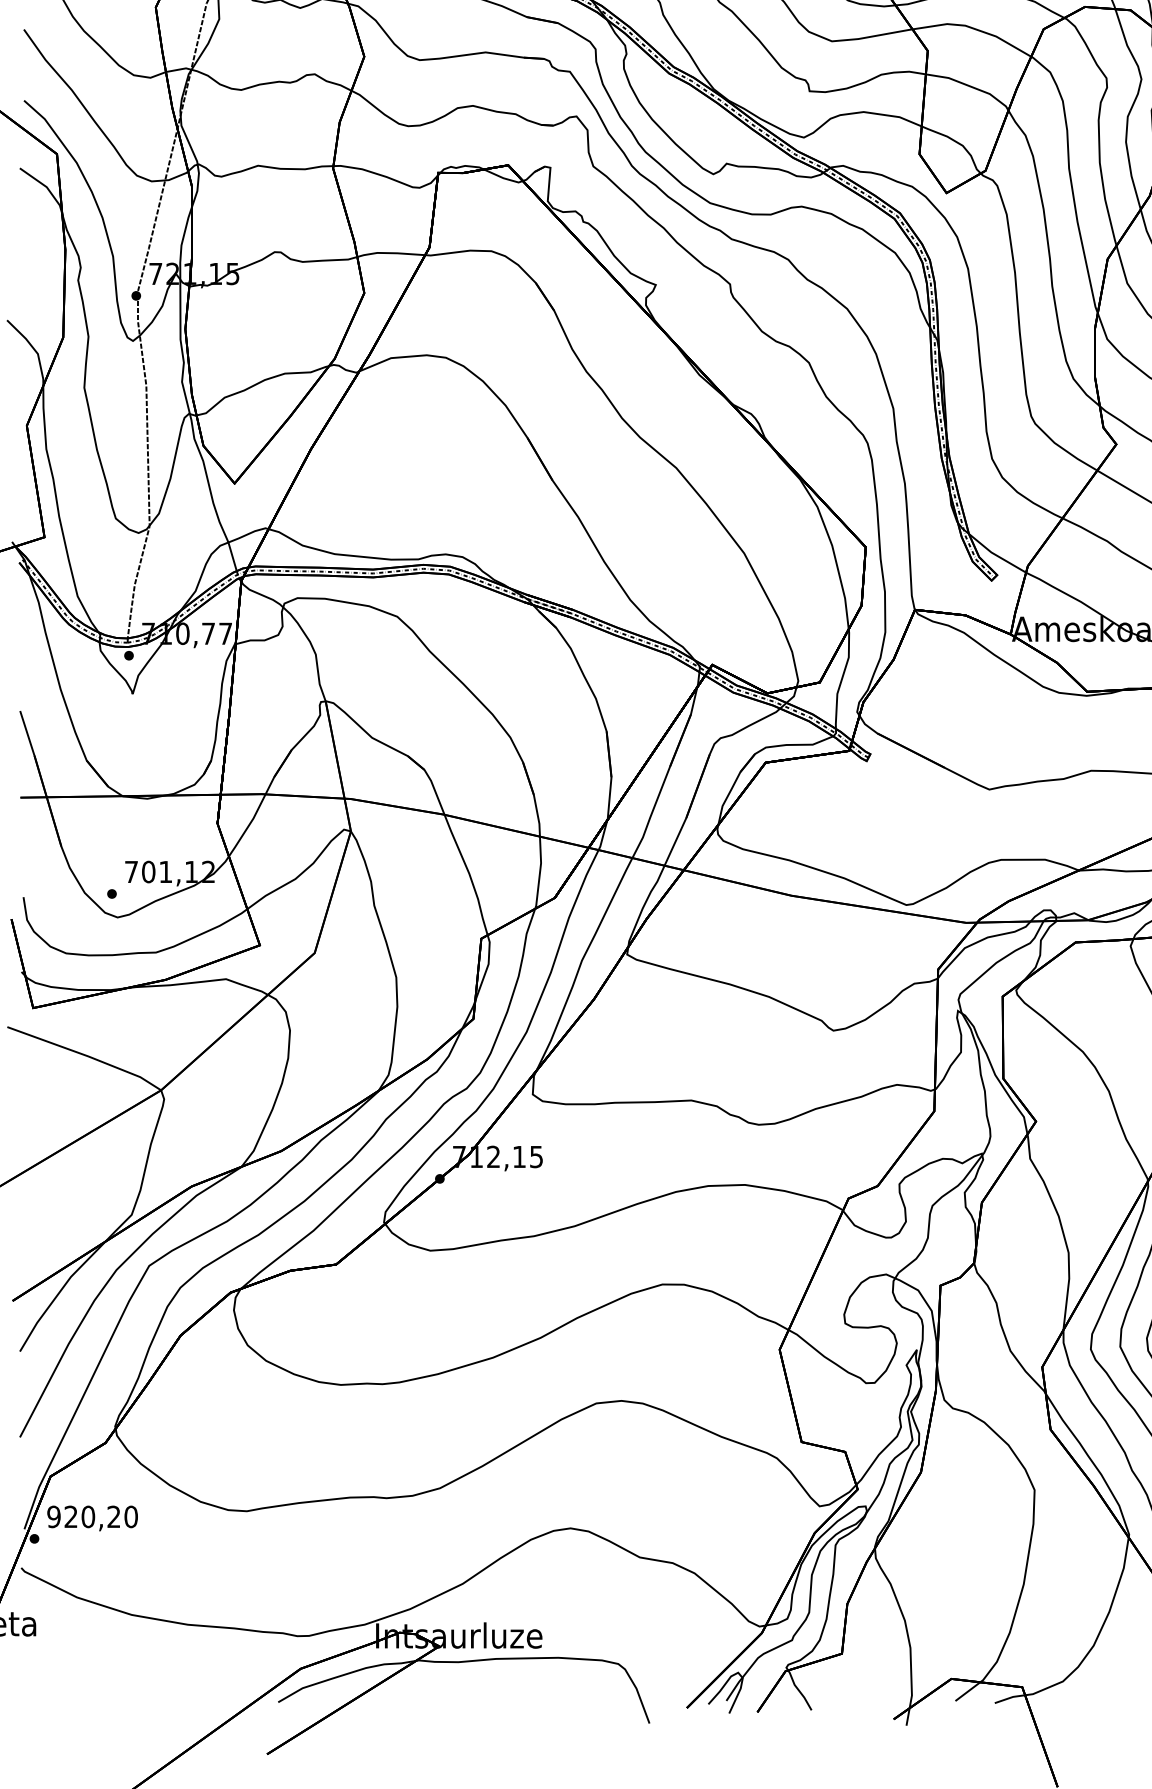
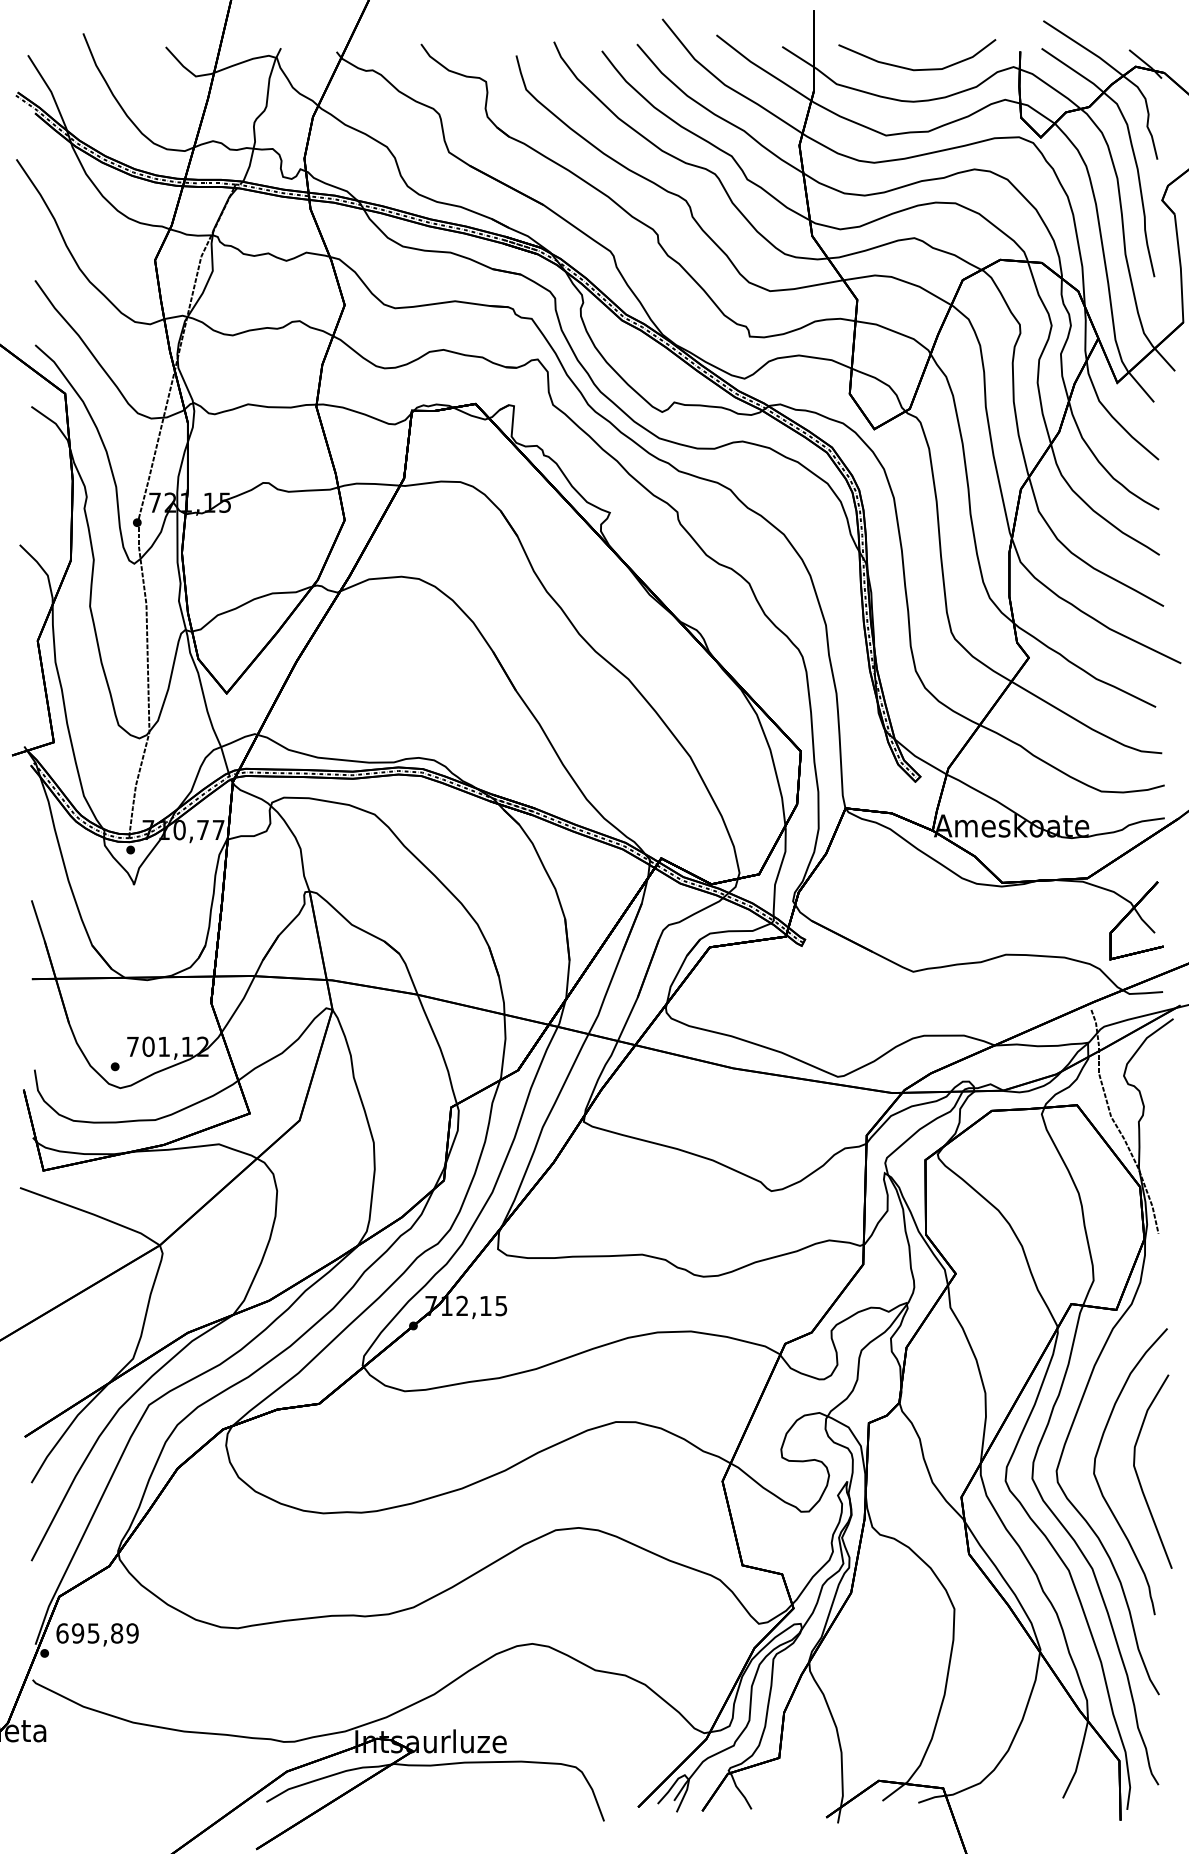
text: (92, 1516) -> (97, 1633), 920,20 -> 695,89

